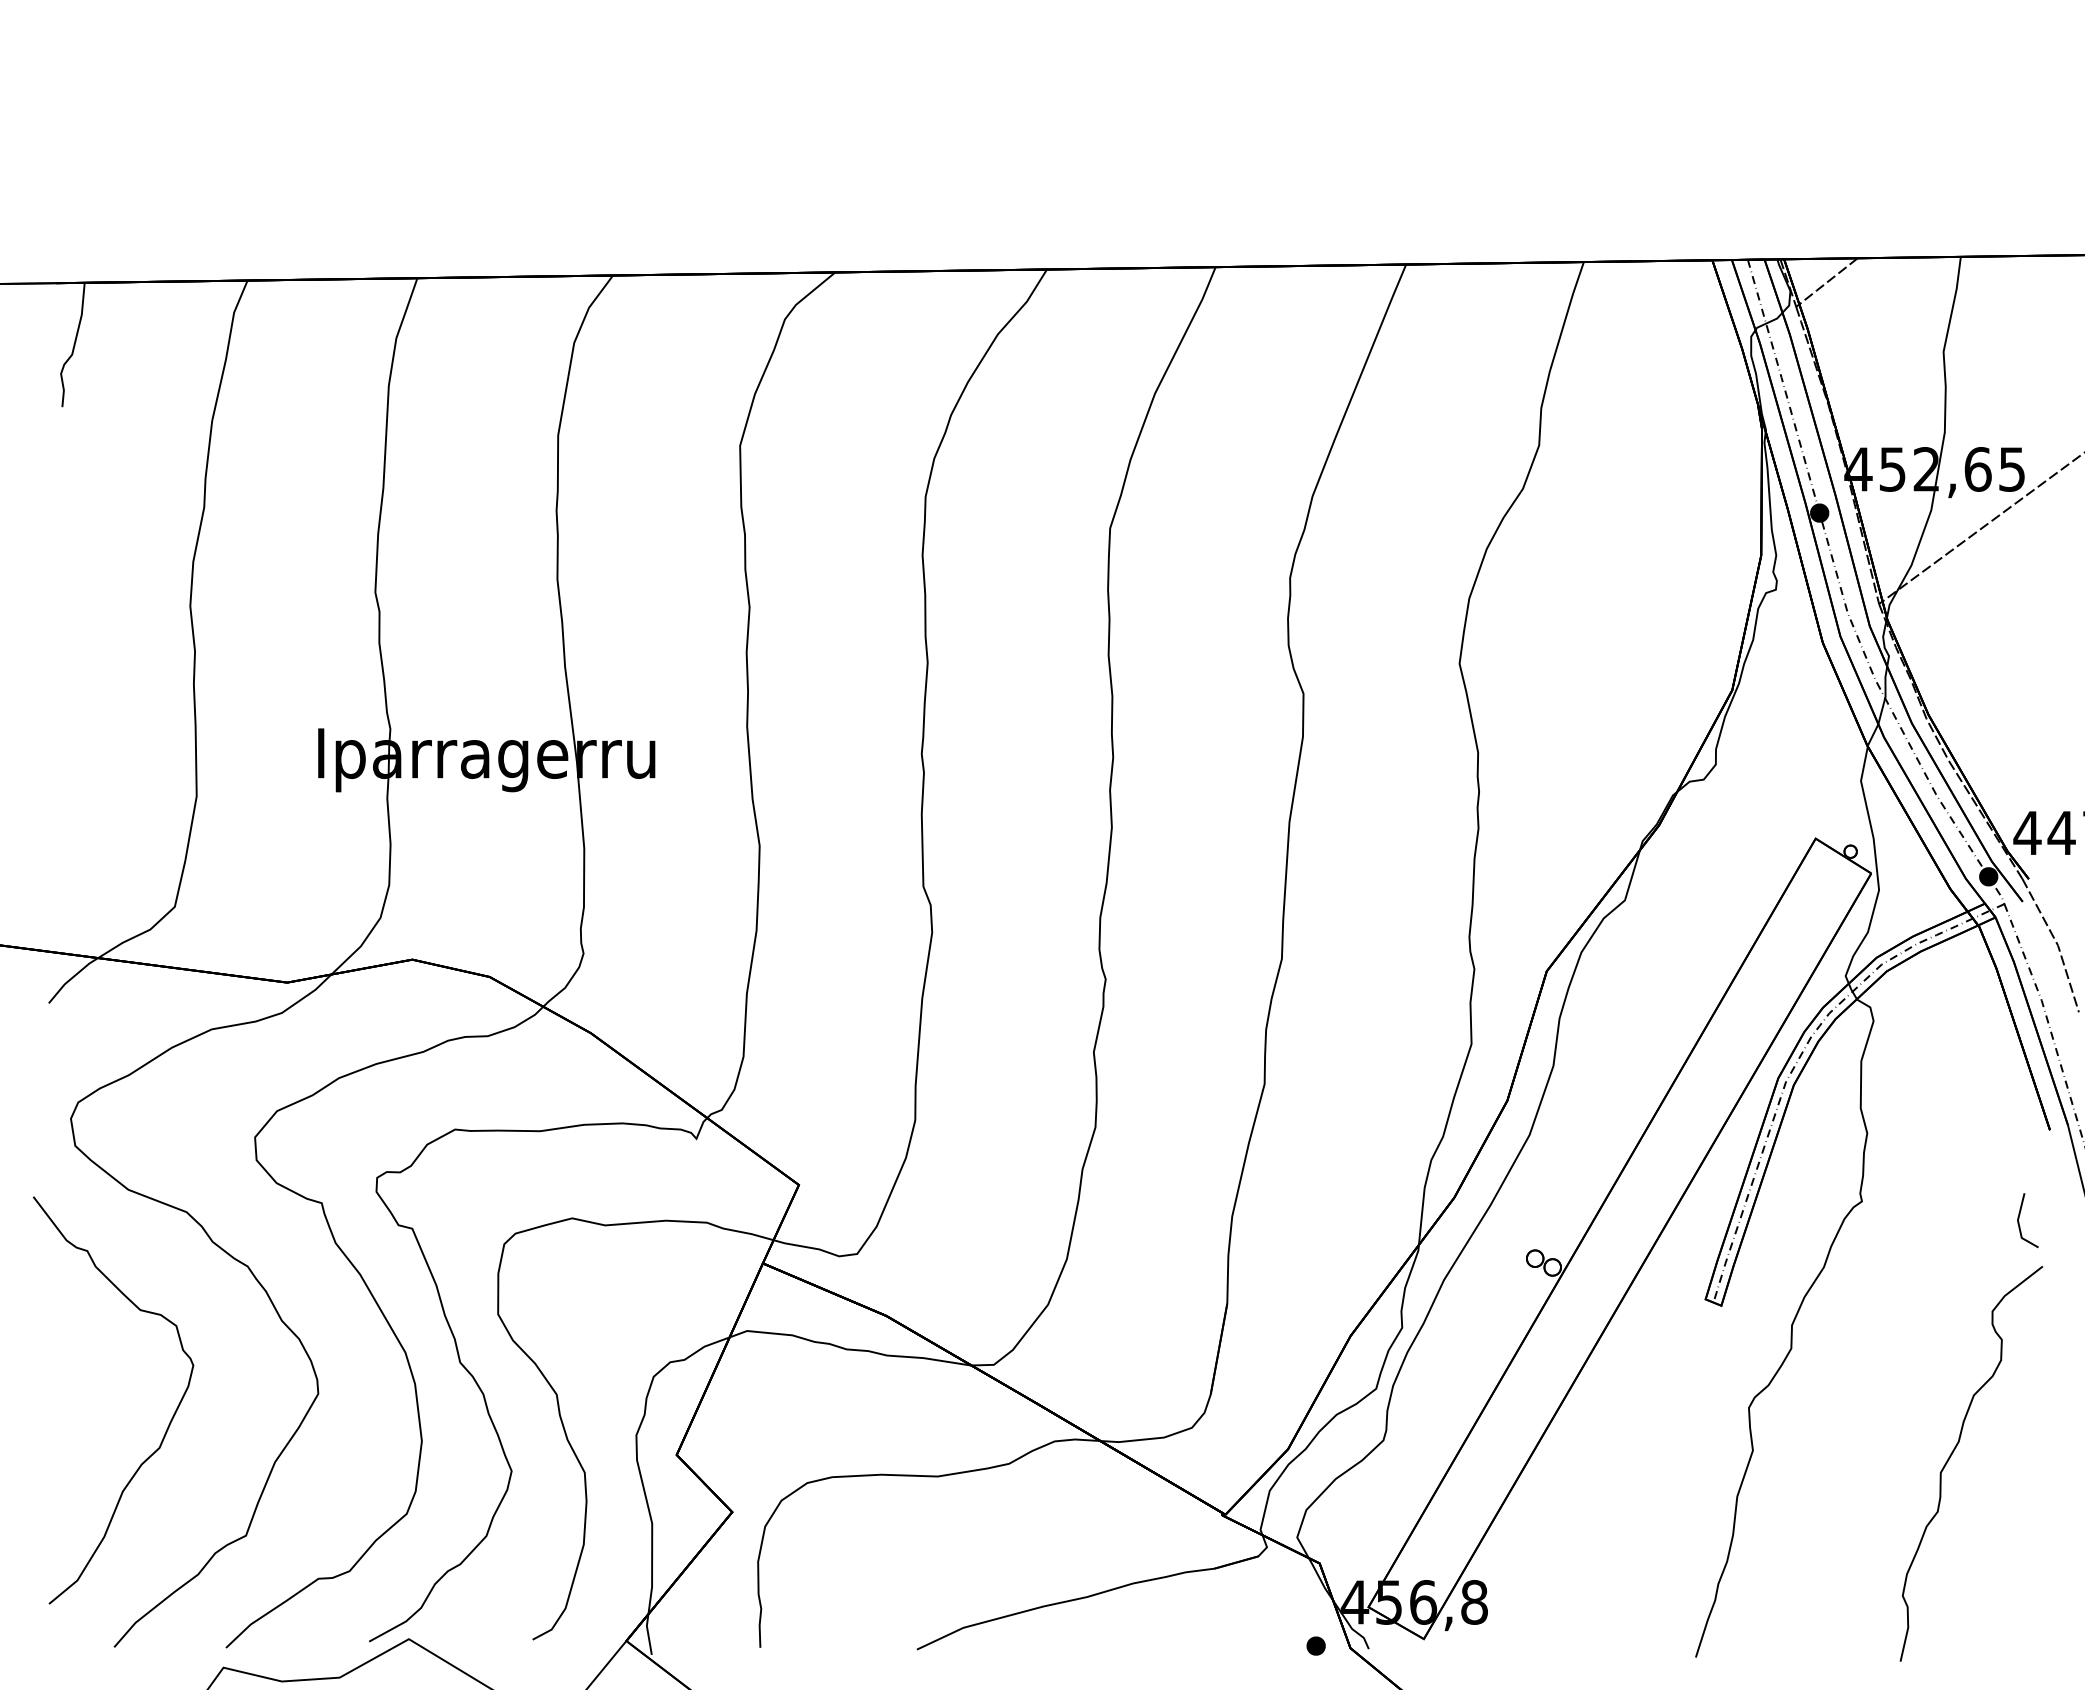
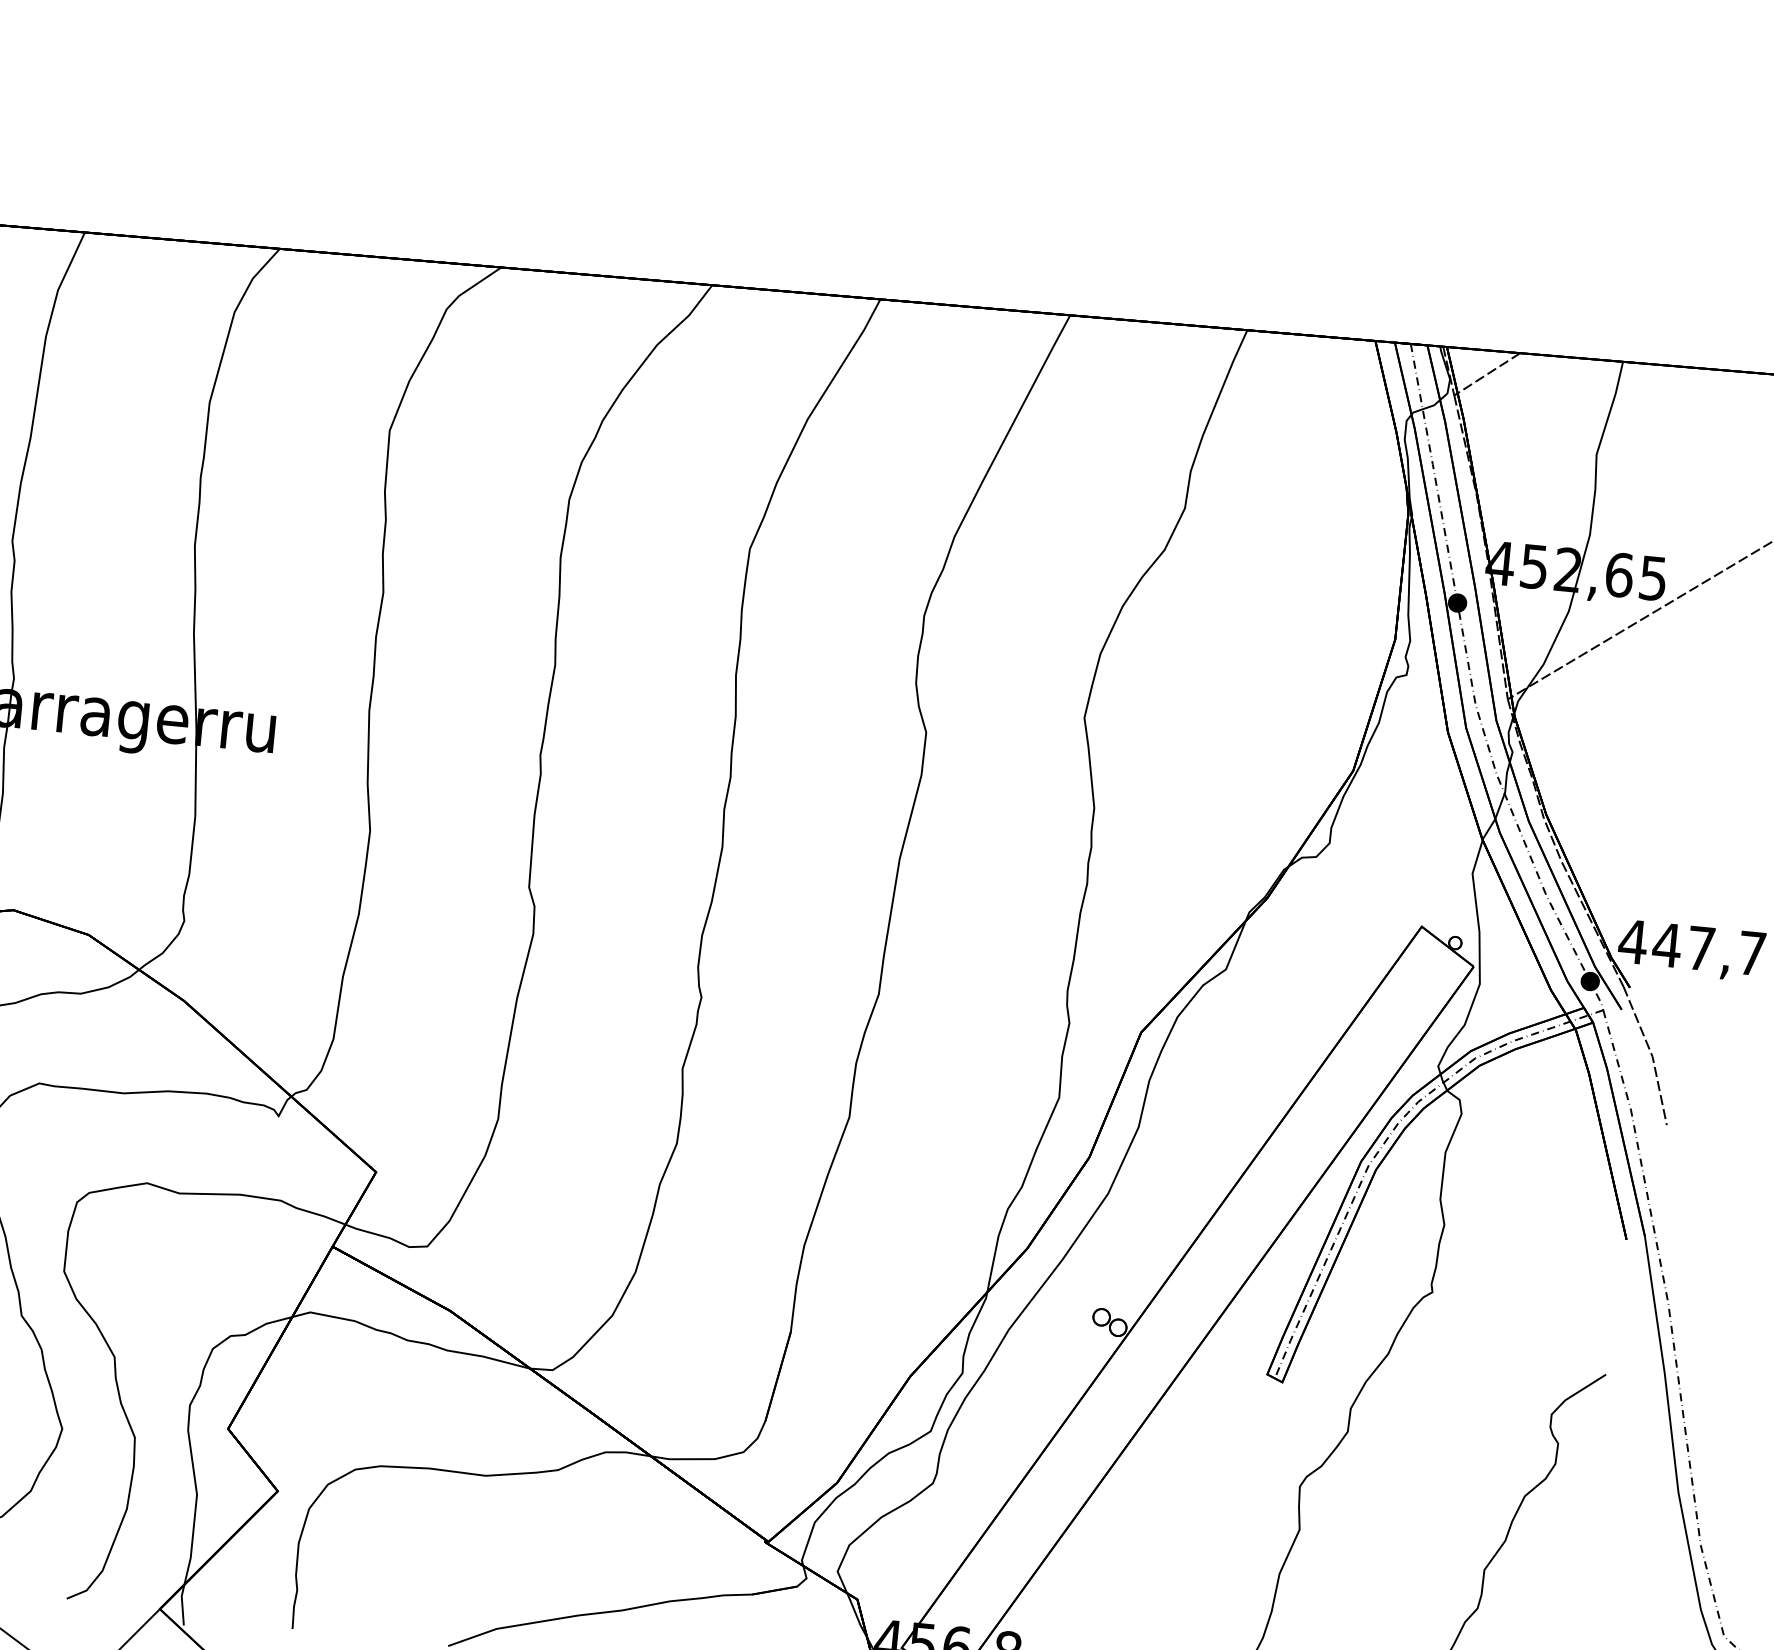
line: (2019, 1221) -> (1587, 1327), removed

